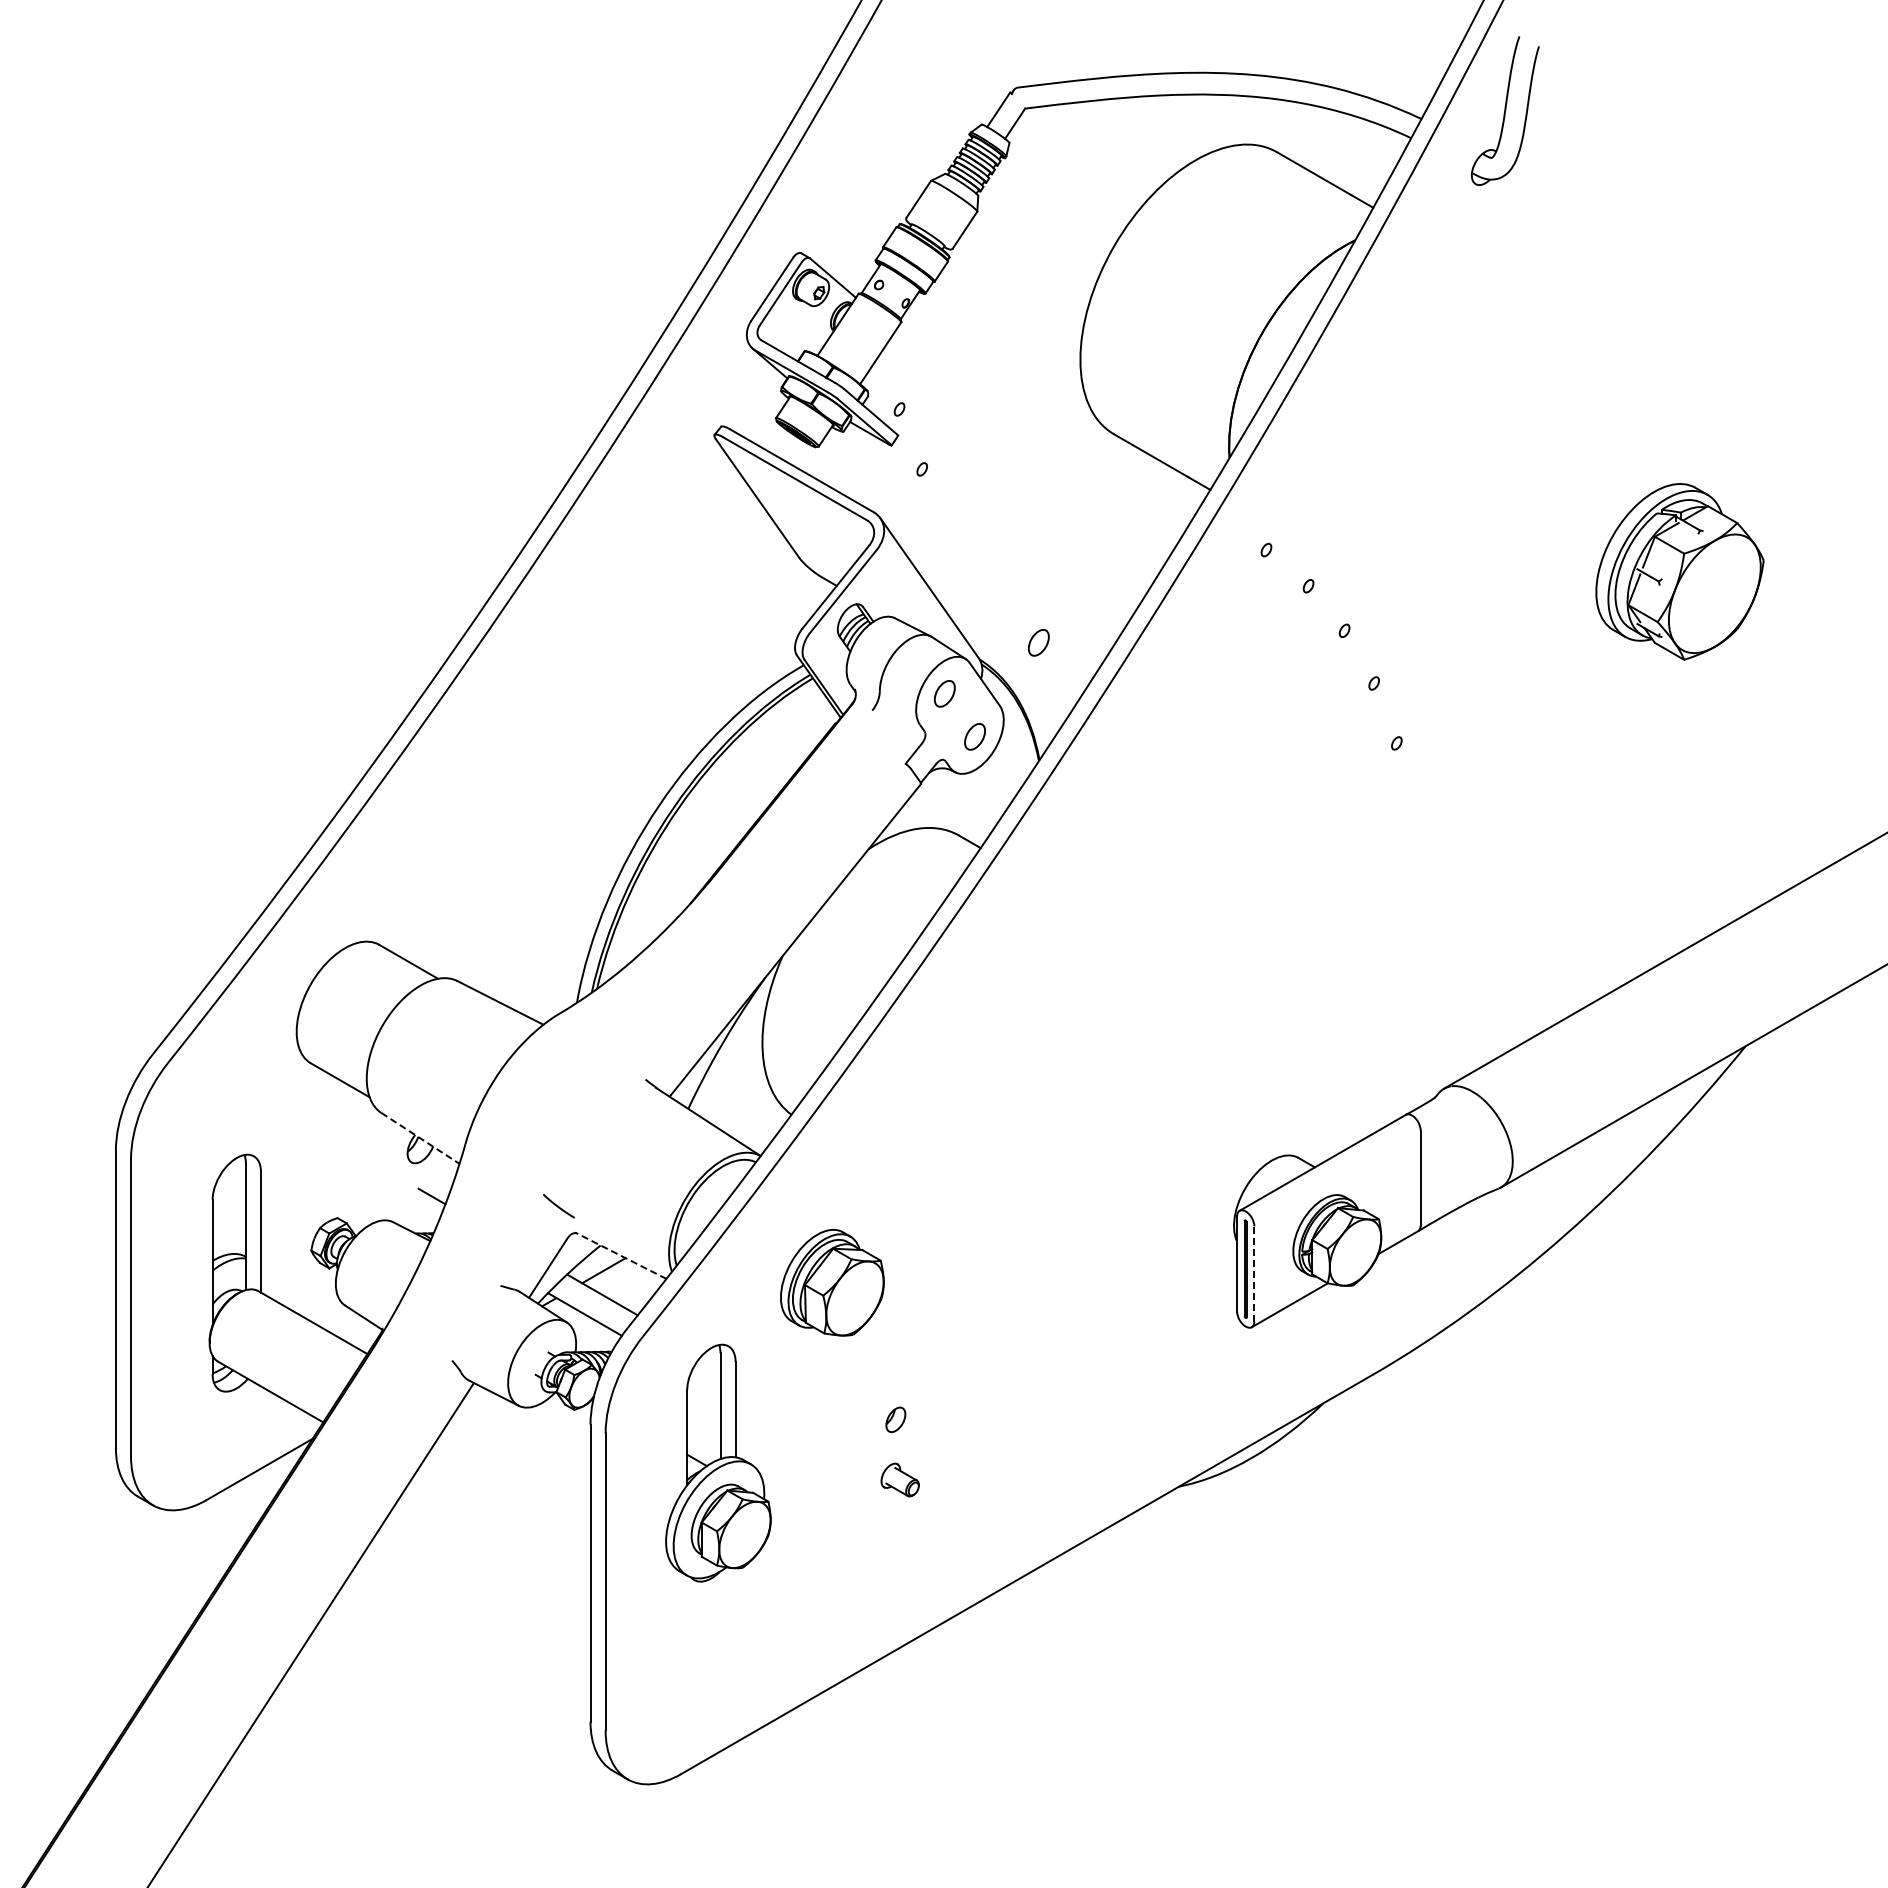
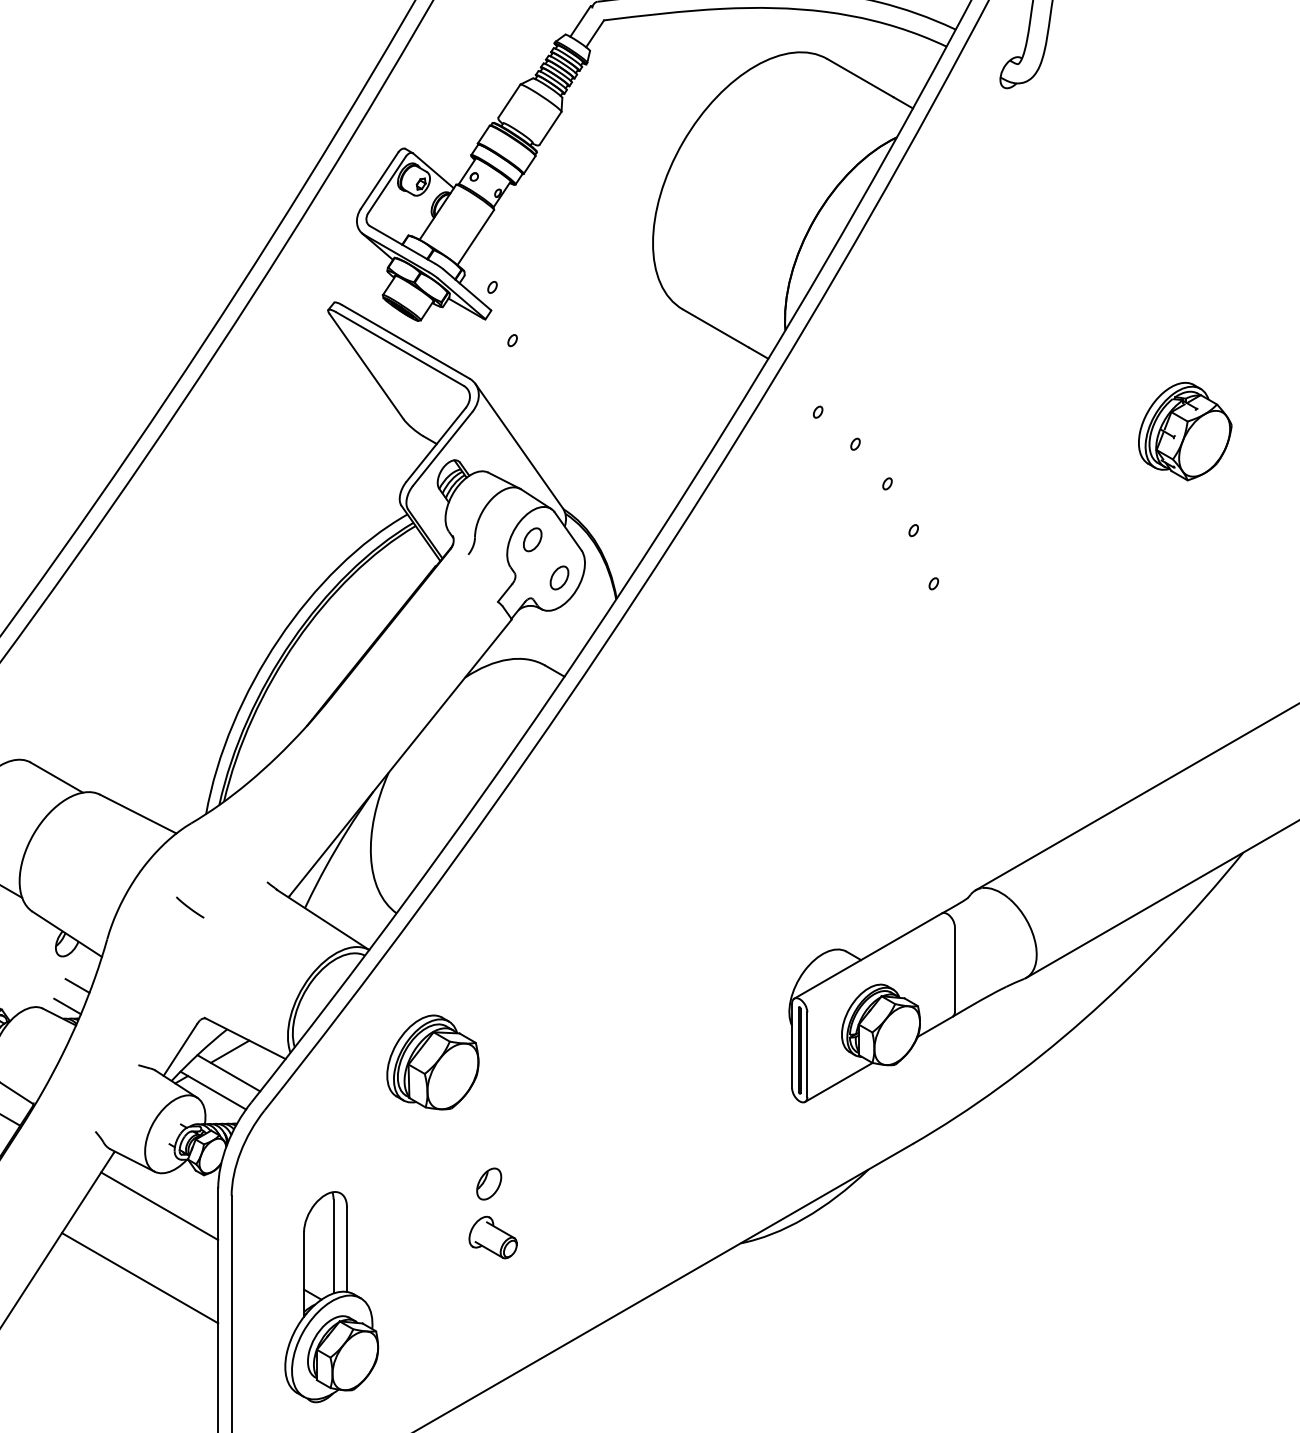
part: (1680, 571) -> (1185, 431), size x0.62
part: (1038, 642) -> (615, 494), removed
line: (420, 1138) -> (67, 934), dashed -> solid
line: (558, 1206) -> (189, 907), moved
line: (420, 1219) -> (67, 1006), added
line: (620, 1255) -> (244, 1038), dashed -> solid
line: (1254, 1274) -> (807, 1055), dashed -> solid
part: (895, 1419) -> (488, 1183), size x1.43
line: (524, 1444) -> (159, 1206), added
part: (718, 1462) -> (331, 1296), moved
part: (899, 1479) -> (492, 1237), size x1.43
line: (502, 1525) -> (140, 1277), added

